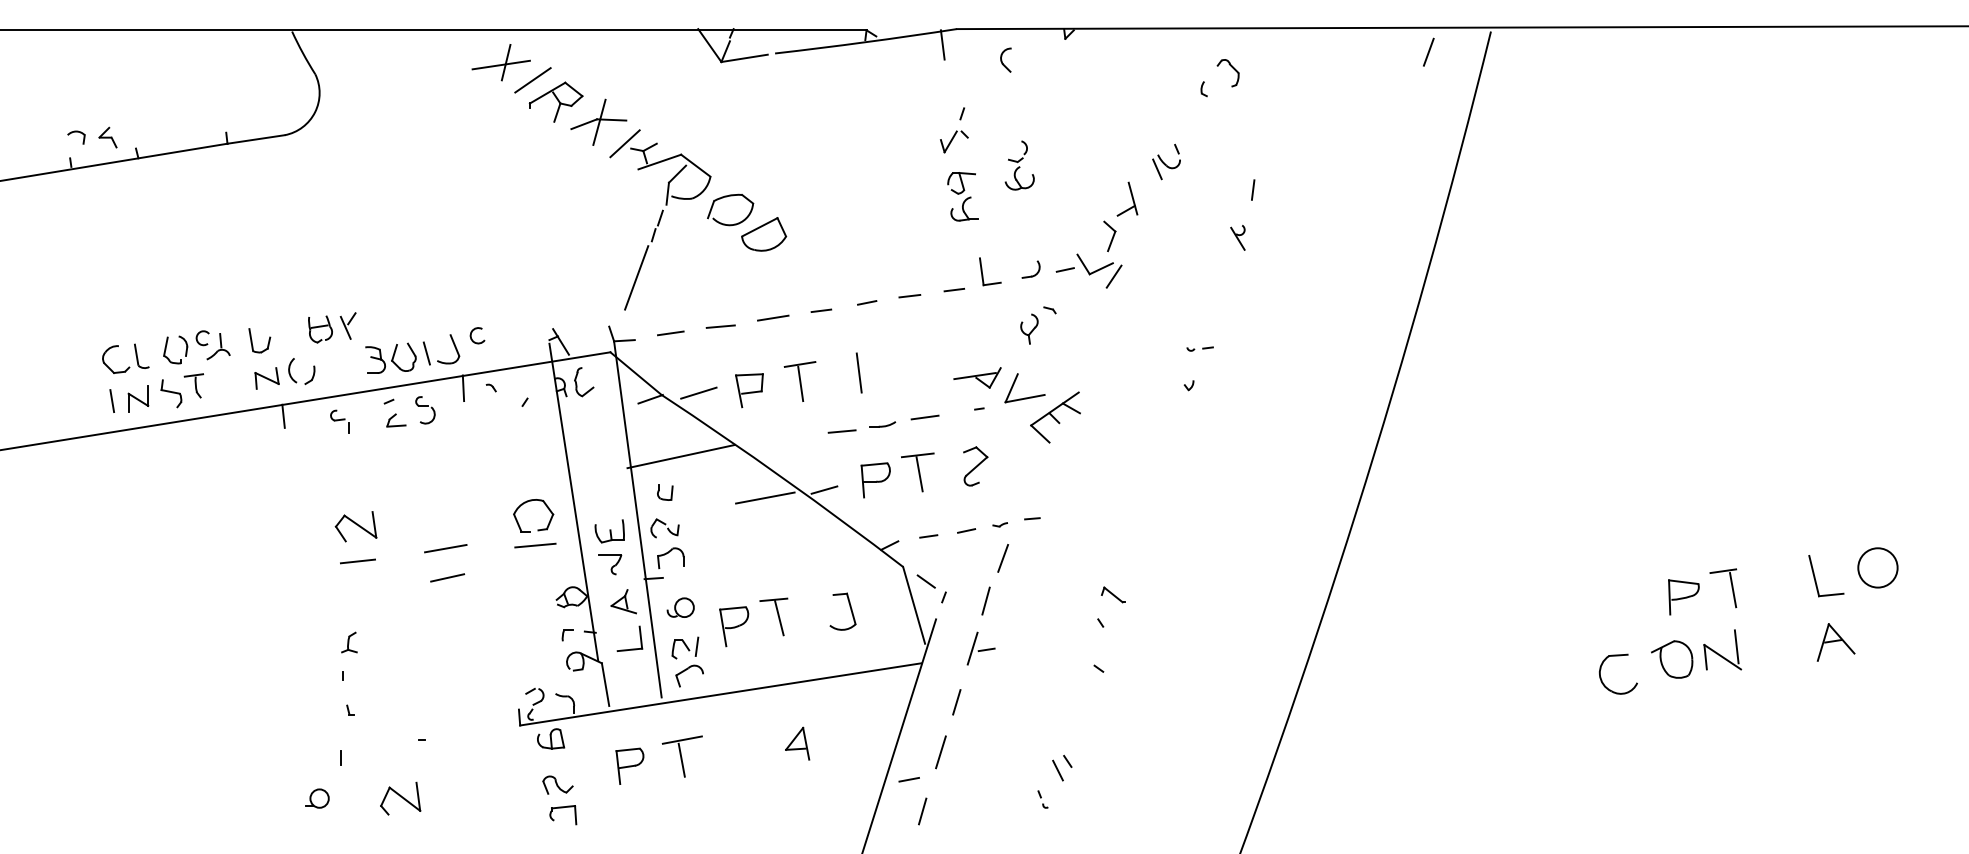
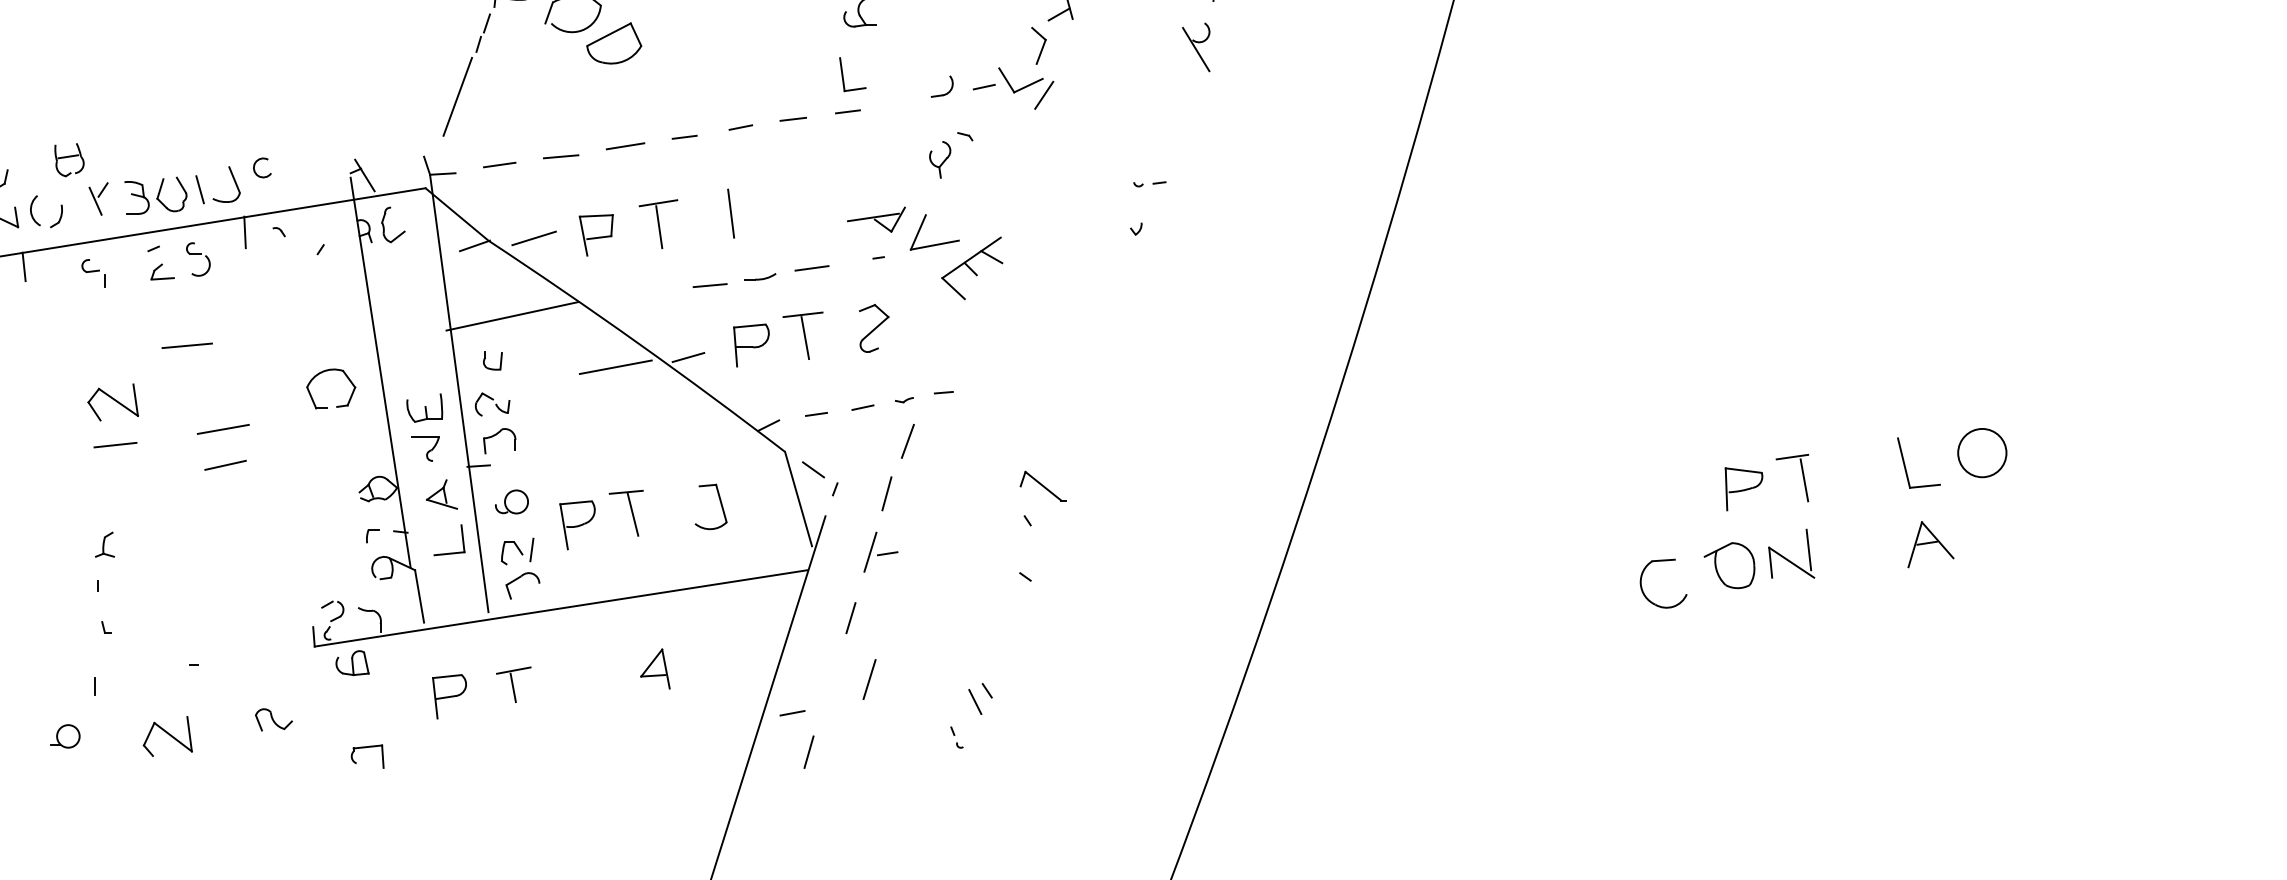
part: (1237, 237) -> (1195, 47), size x1.6
part: (983, 274) -> (844, 77), moved
part: (347, 325) -> (97, 198), moved
line: (535, 545) -> (187, 345), moved
part: (1113, 594) -> (1043, 485), size x1.6
line: (940, 752) -> (869, 679), moved
part: (681, 756) -> (512, 684), size x0.7
part: (557, 784) -> (273, 719), moved

